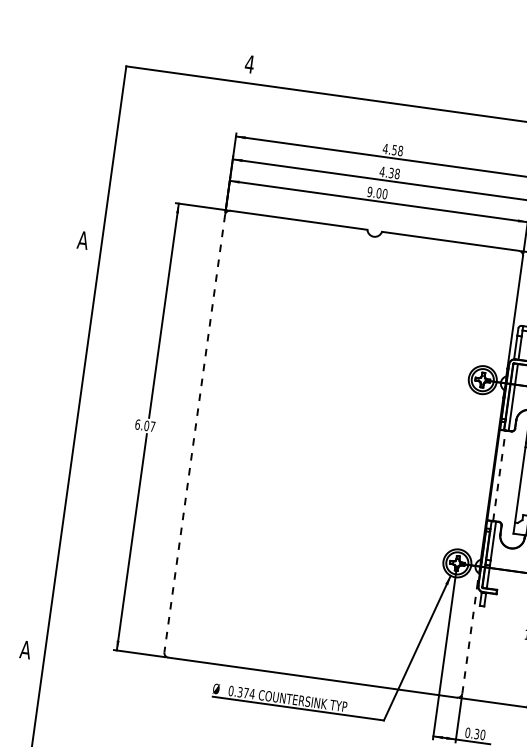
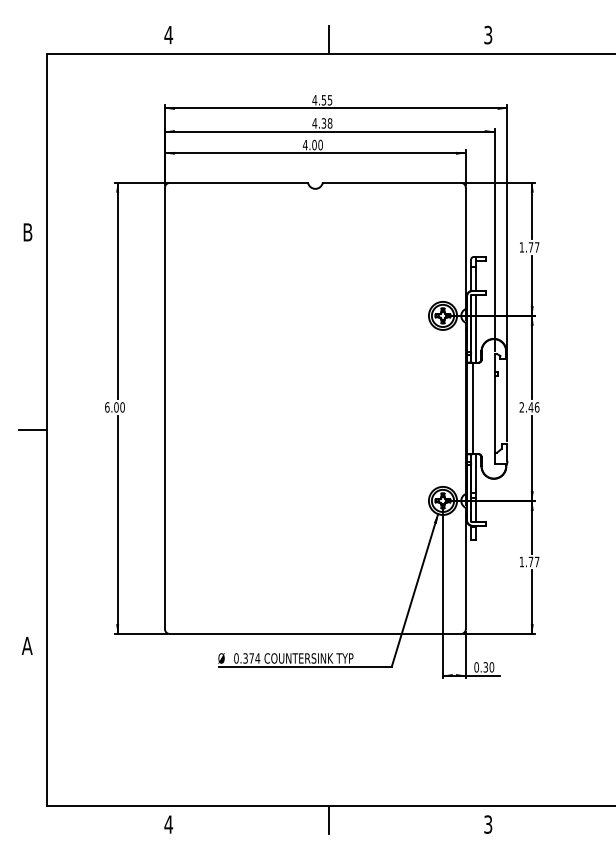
line: (407, 90) -> (328, 39), added
text: (399, 151) -> (329, 100), 4.58 -> 4.55
text: (369, 191) -> (304, 144), 9.00 -> 4.00
text: (82, 240) -> (27, 232), A -> B
text: (152, 426) -> (122, 407), 6.07 -> 6.00
line: (195, 433) -> (165, 408), dashed -> solid
line: (60, 437) -> (32, 430), added
line: (499, 475) -> (472, 408), dashed -> solid
line: (470, 633) -> (465, 568), dashed -> solid

